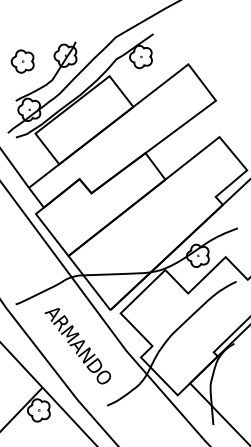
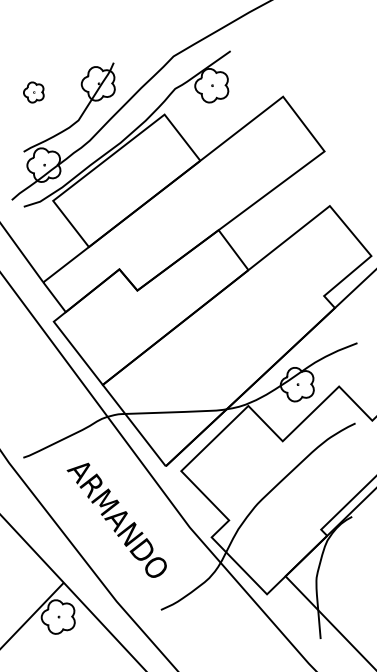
part: (22, 61) -> (33, 92), size x0.6

